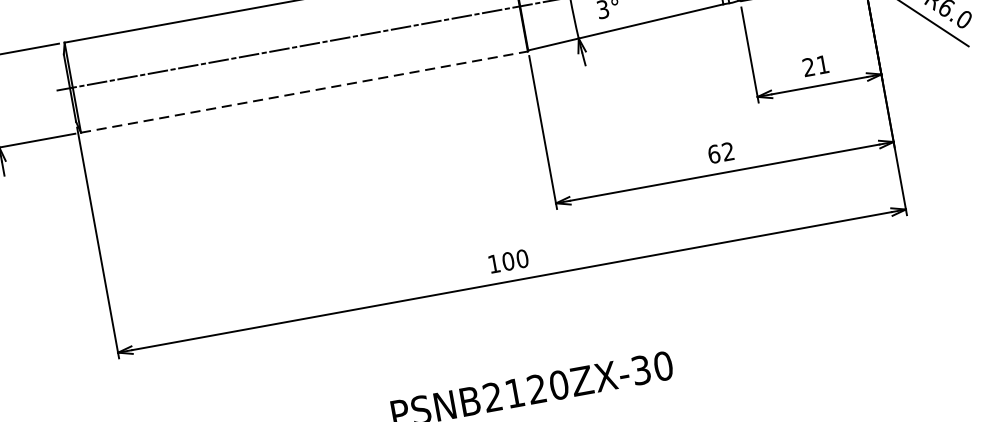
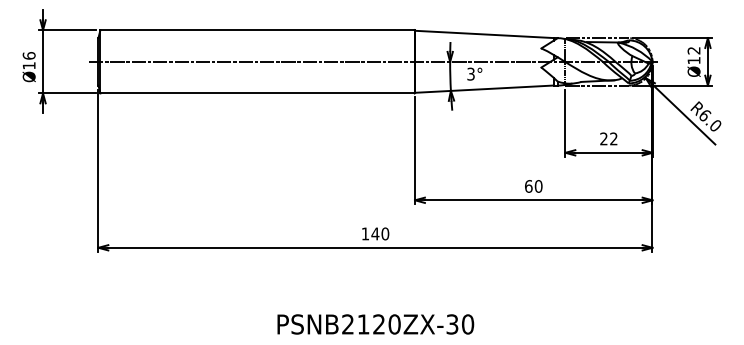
text: (822, 64) -> (613, 138), 21 -> 22
line: (305, 91) -> (258, 93), dashed -> solid
text: (728, 151) -> (538, 186), 62 -> 60
text: (508, 260) -> (375, 233), 100 -> 140

